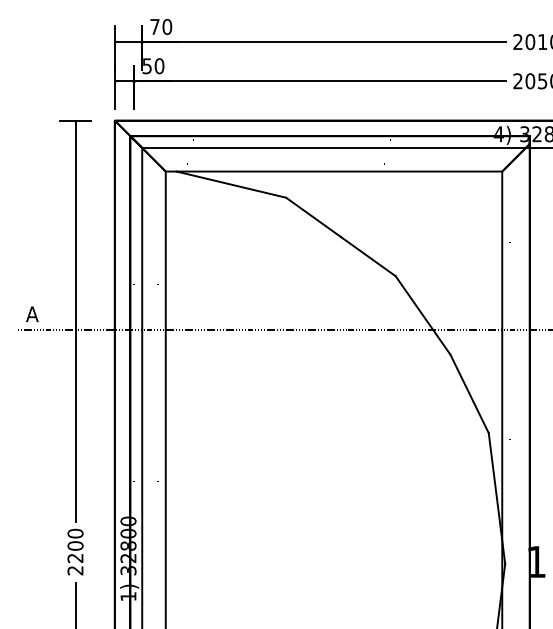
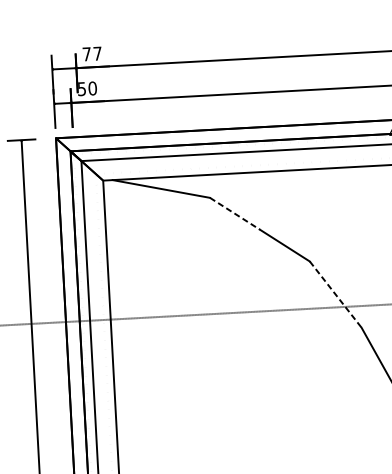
text: (167, 26) -> (97, 53), 70 -> 77
line: (313, 217) -> (234, 213), solid -> dashed
line: (423, 315) -> (336, 294), solid -> dashed

